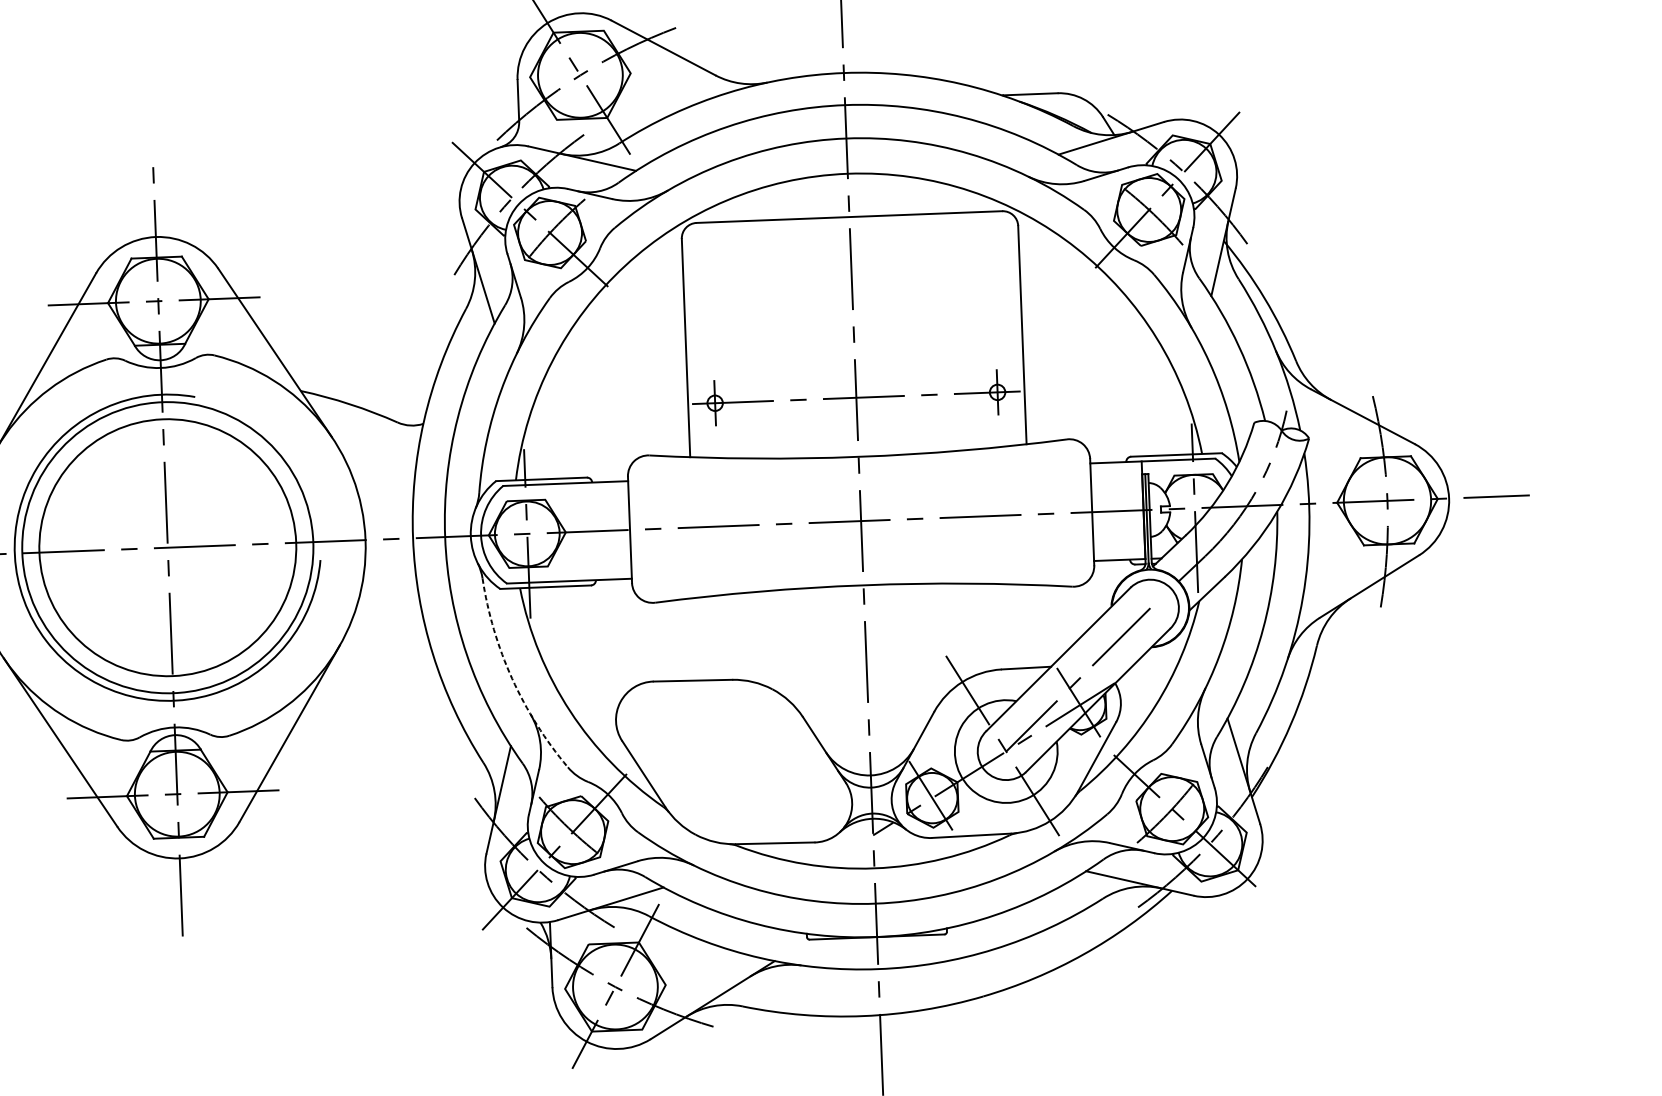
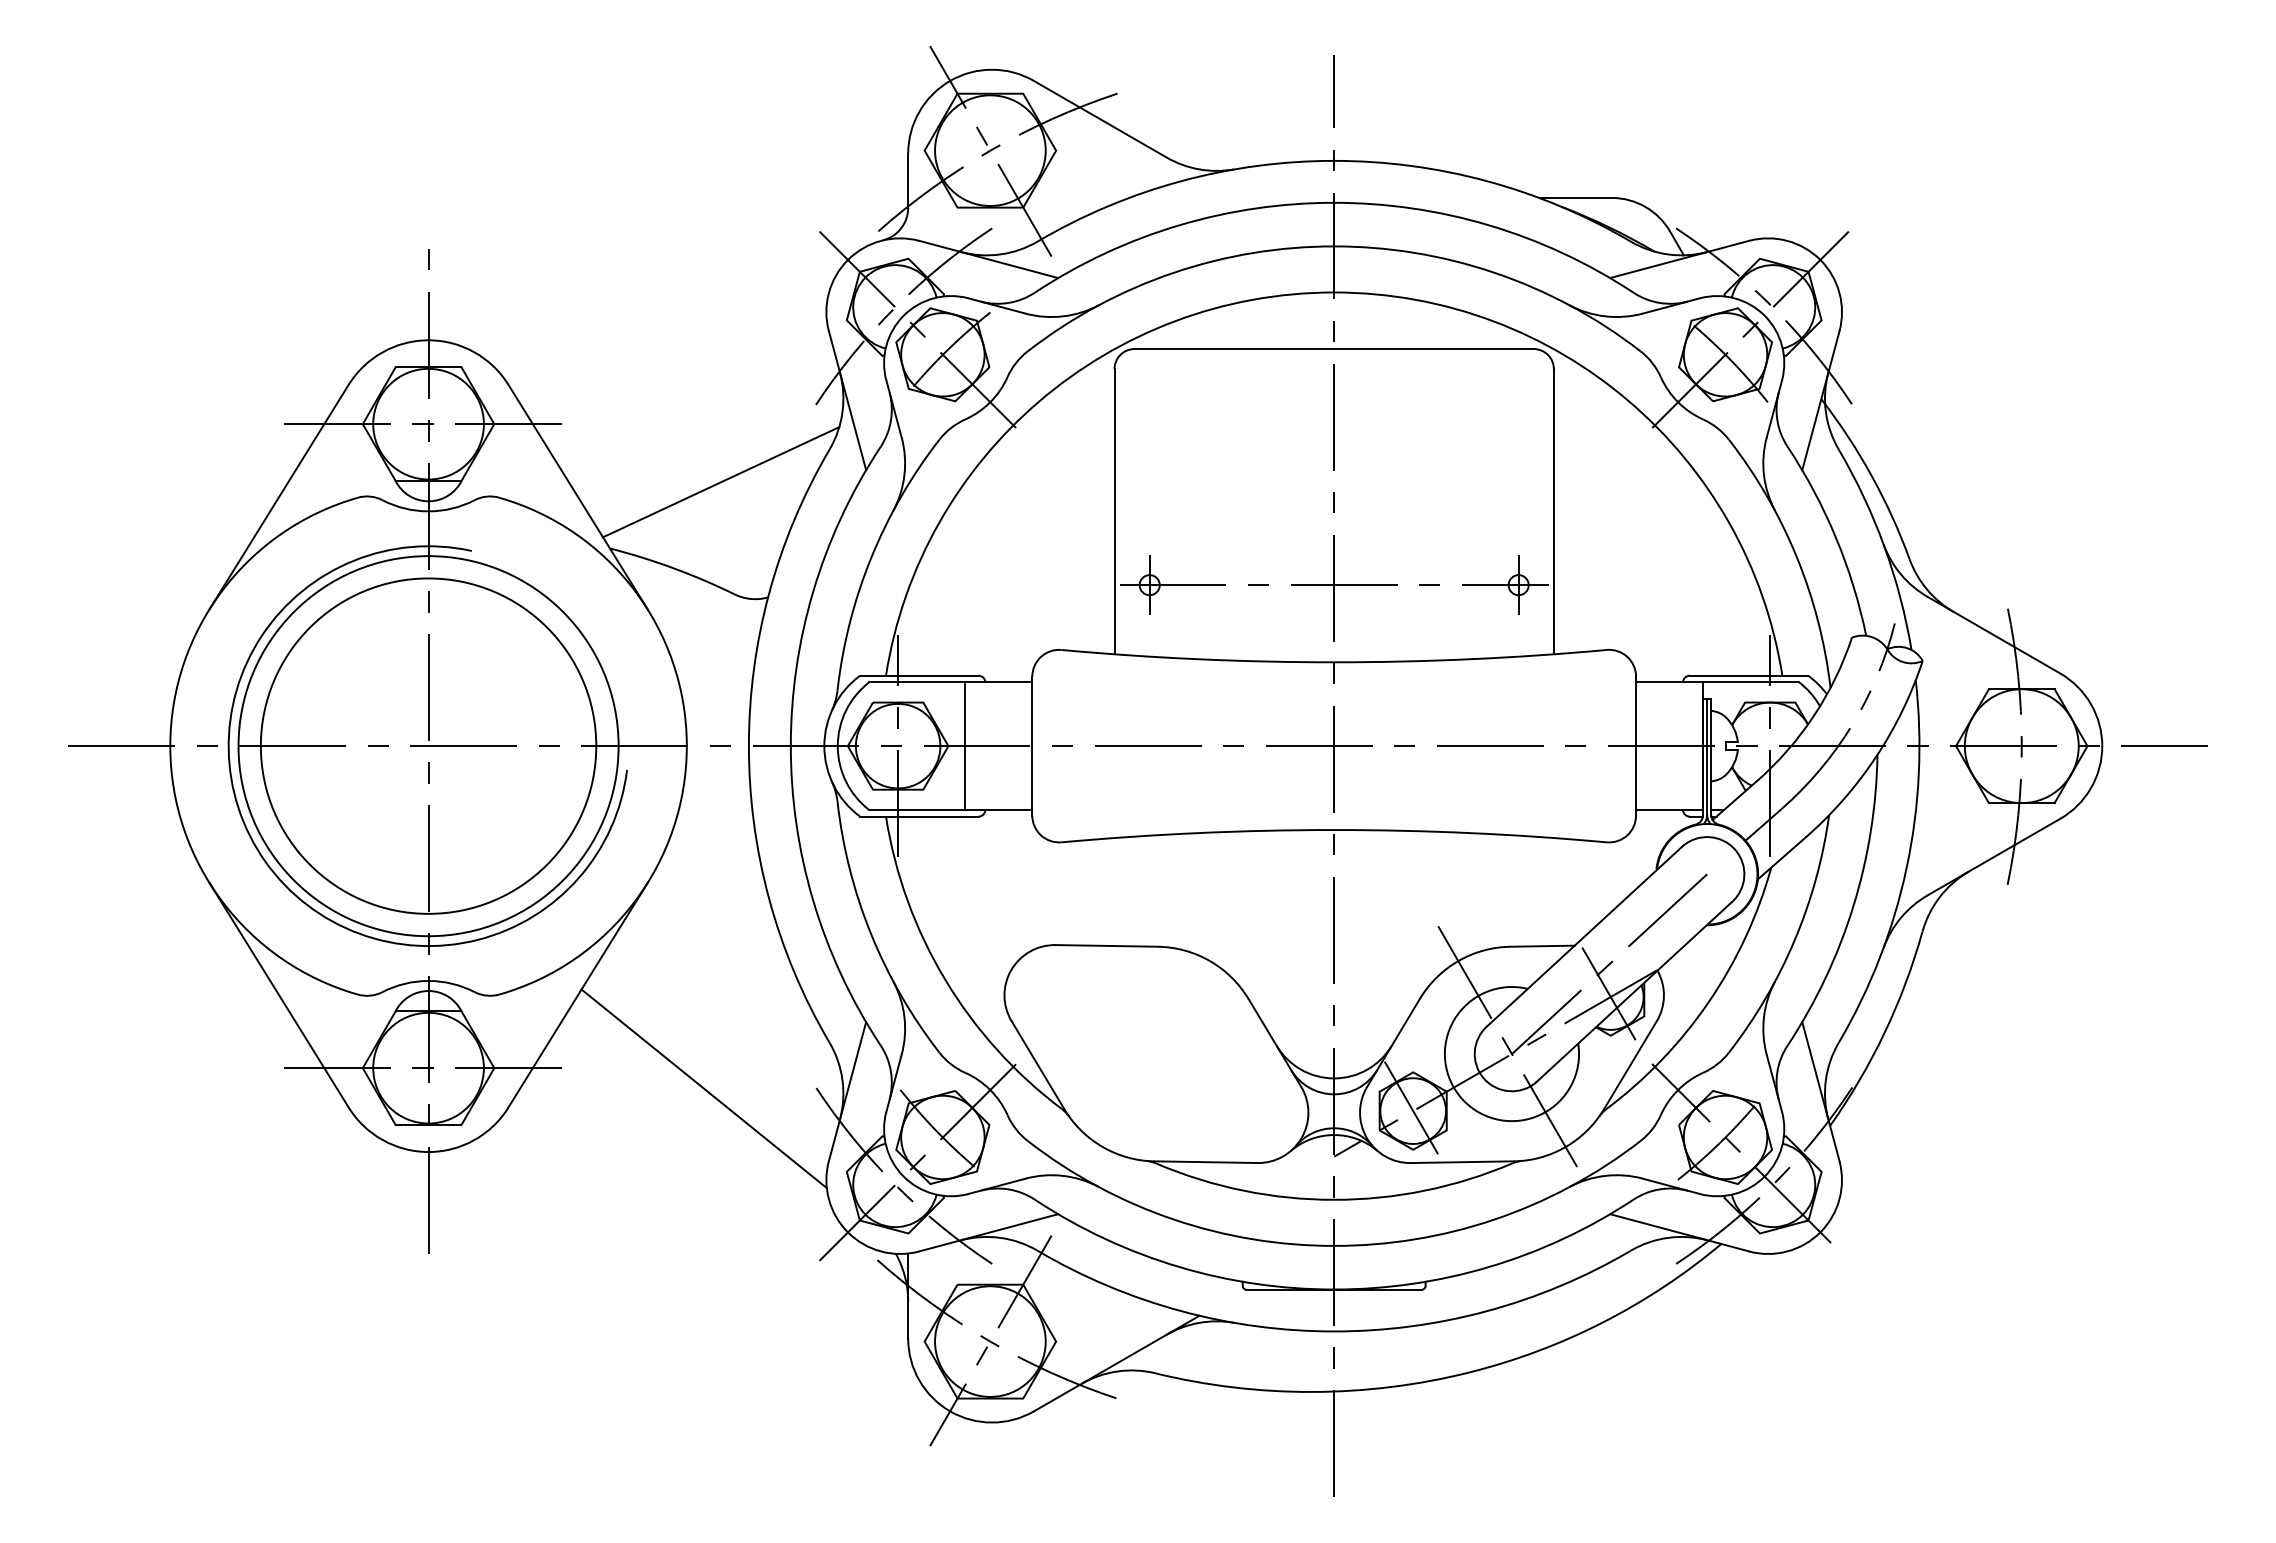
line: (383, 337) -> (720, 482), added
line: (578, 531) -> (965, 745), added
arc: (512, 678) -> (871, 934), dashed -> solid
line: (388, 801) -> (703, 1088), added

